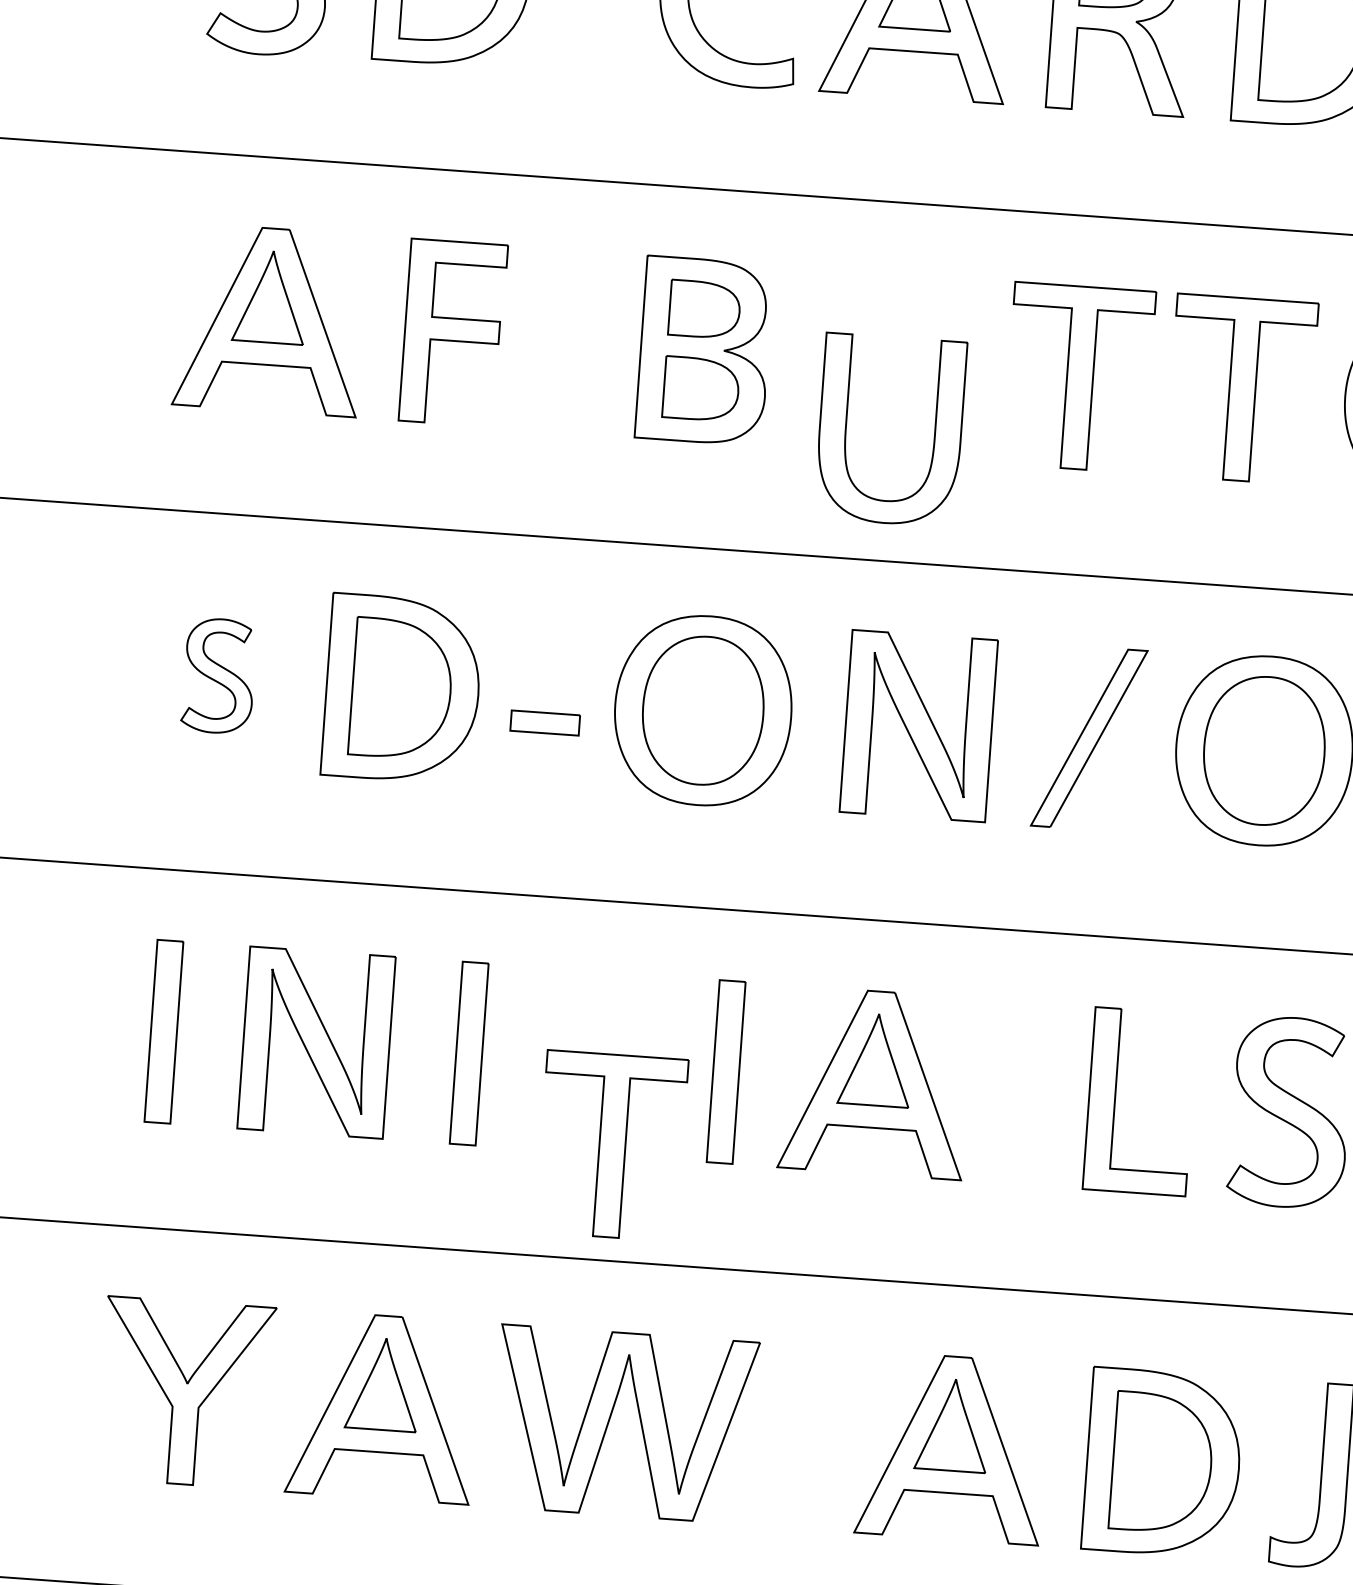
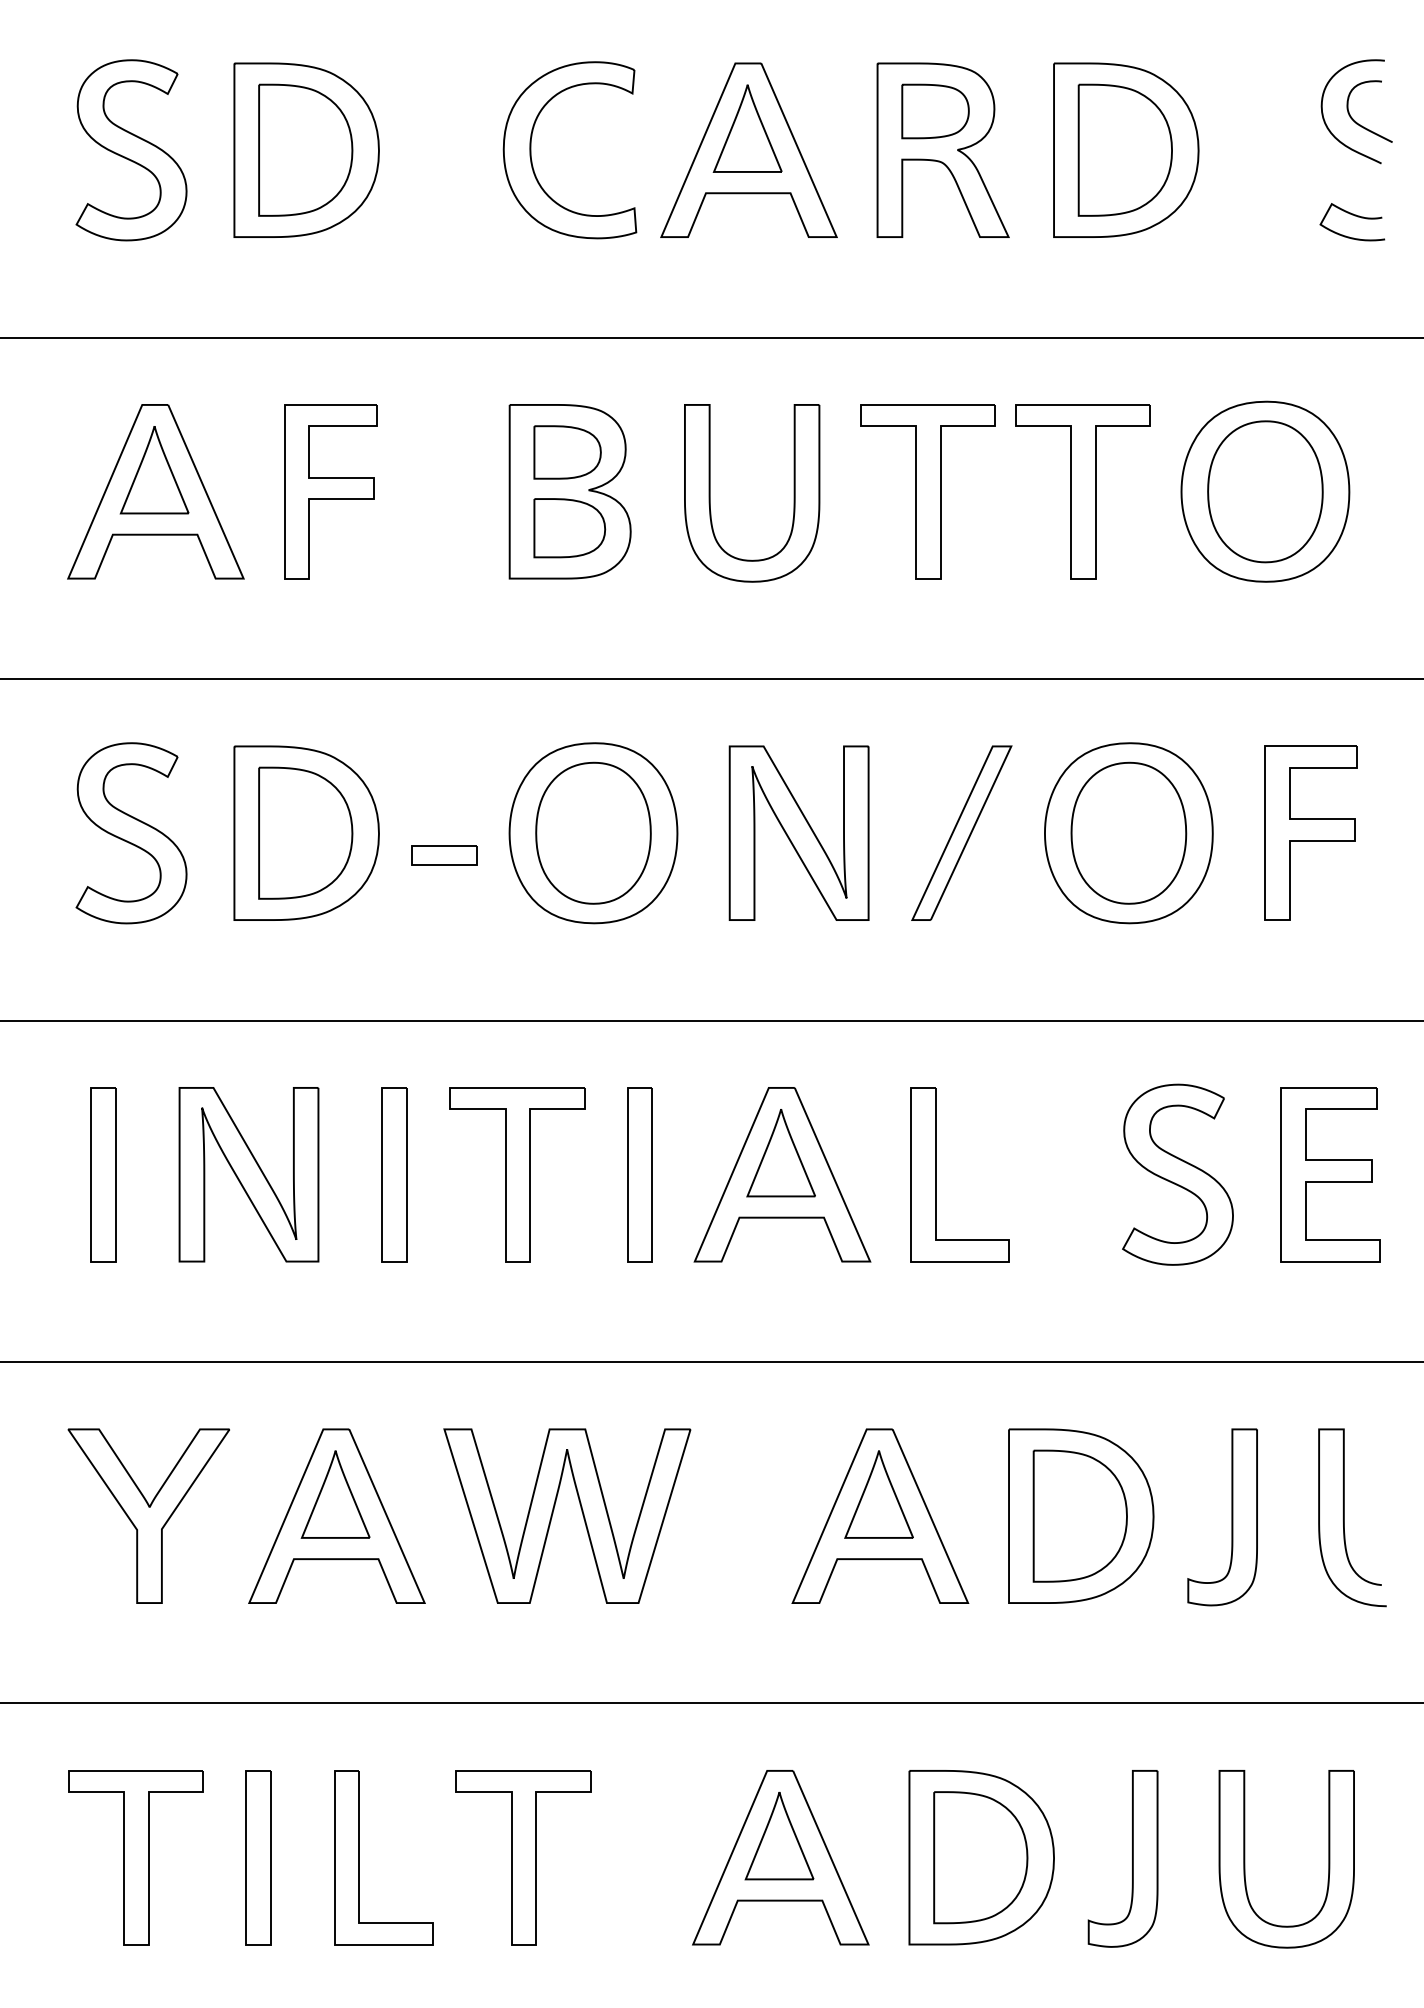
part: (933, 433) -> (793, 493), moved
part: (219, 676) -> (131, 833), size x1.67
part: (1115, 1099) -> (936, 1174), moved
part: (612, 1145) -> (517, 1174), moved

